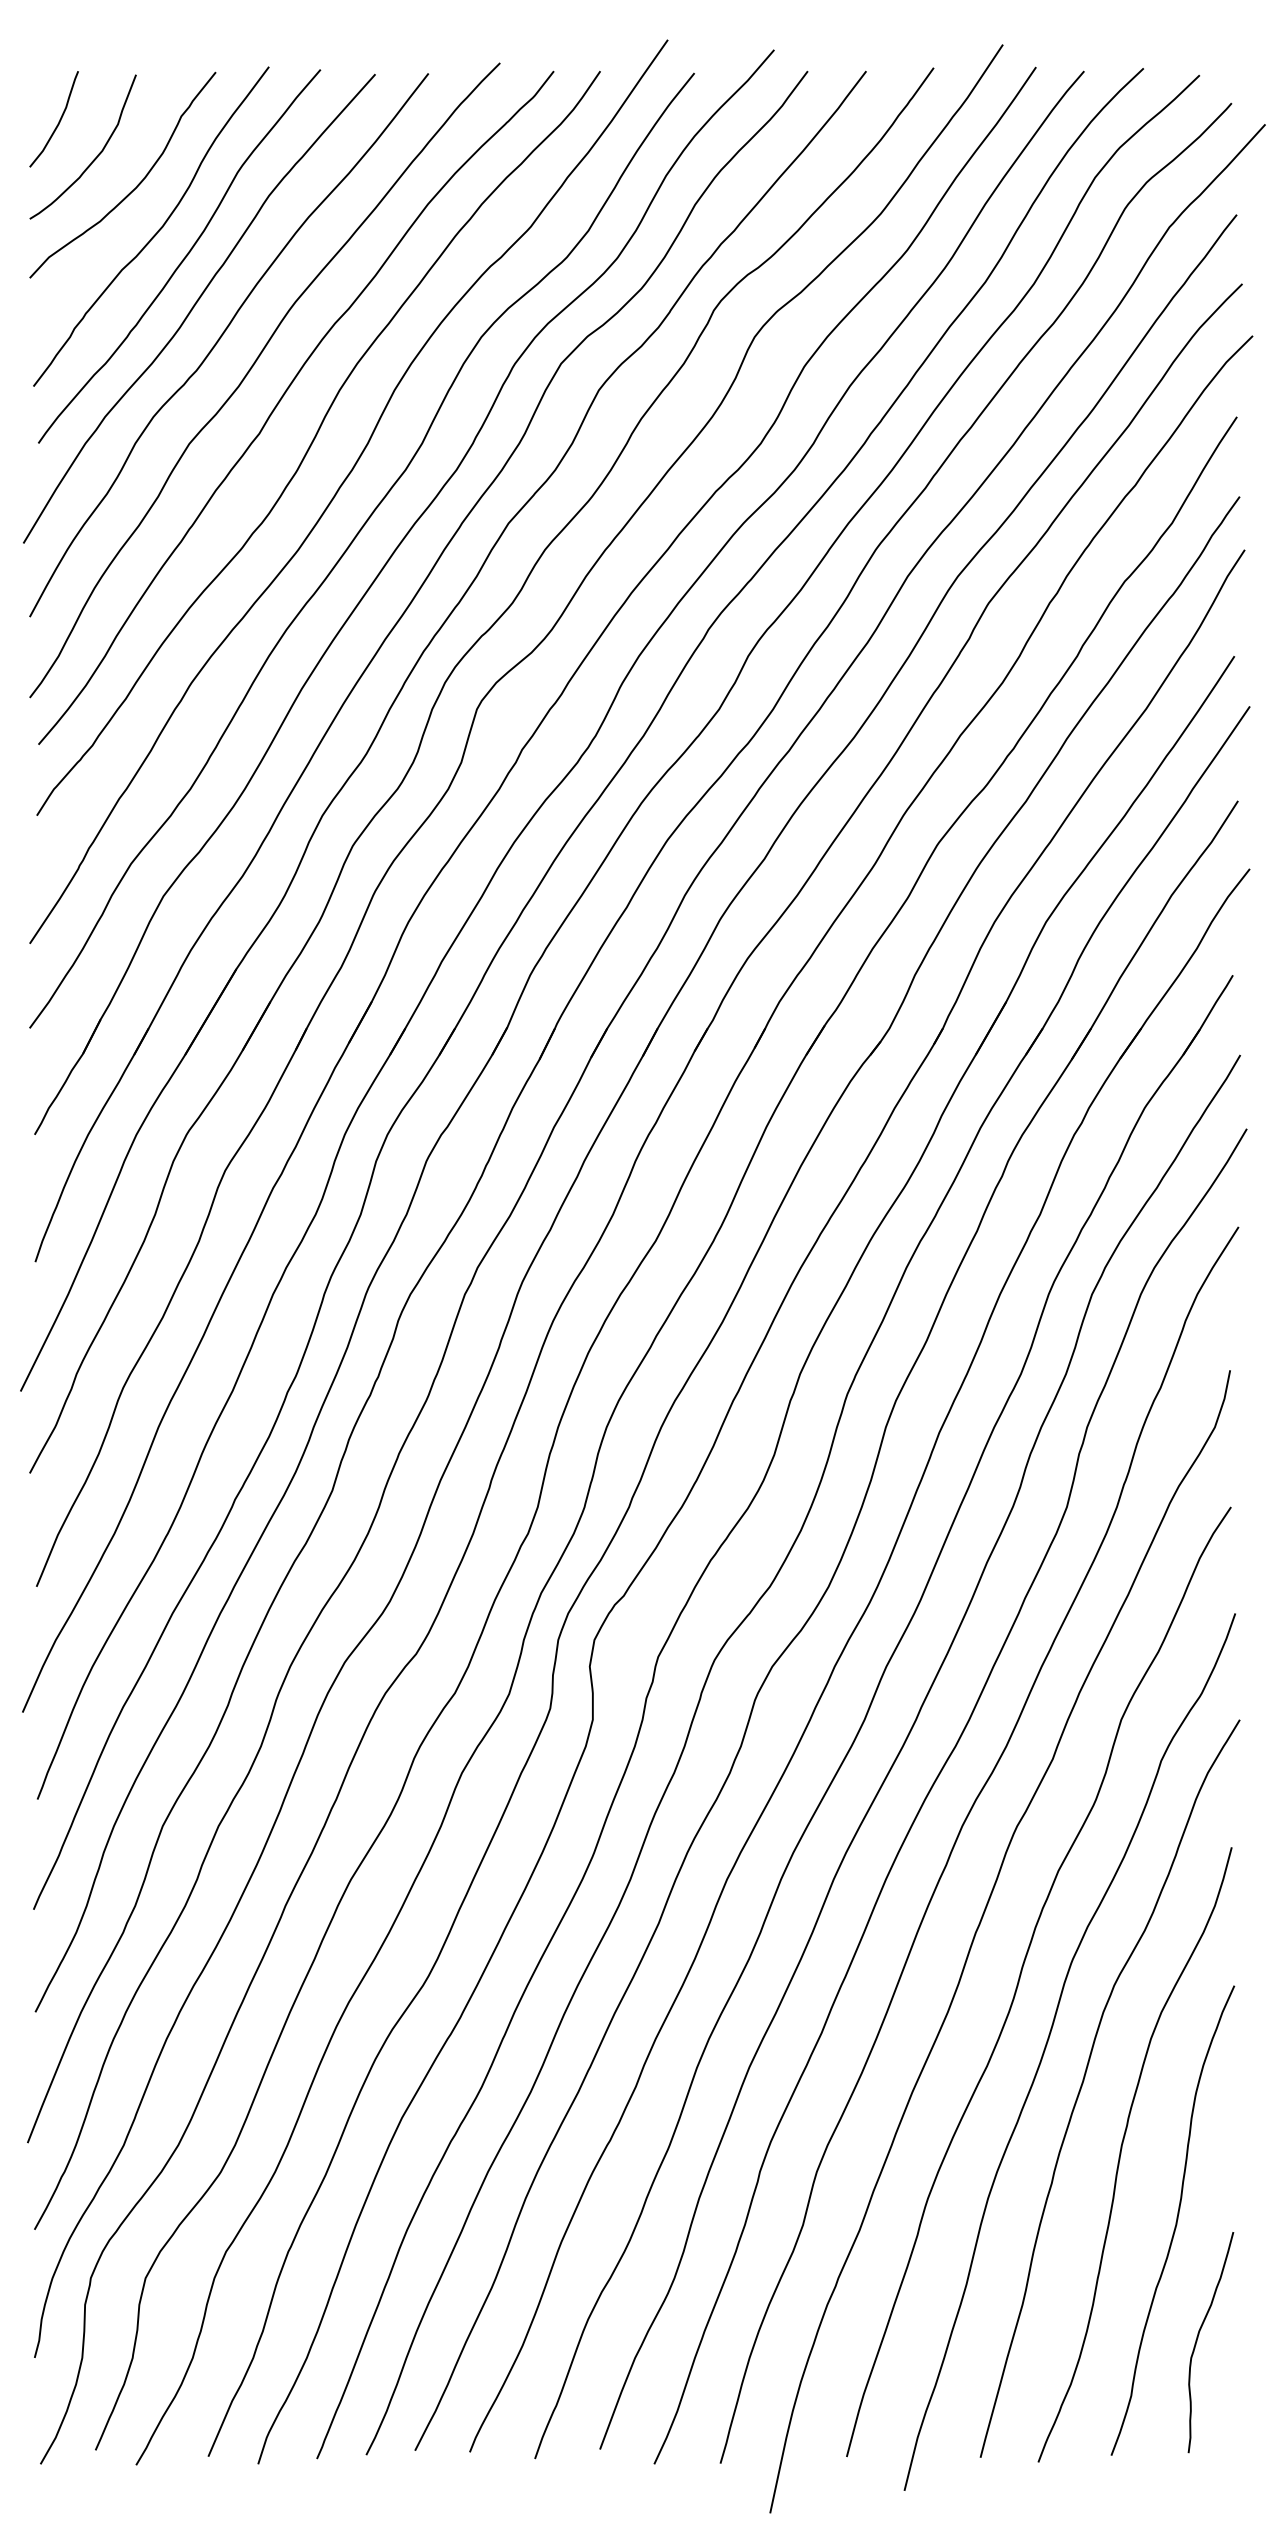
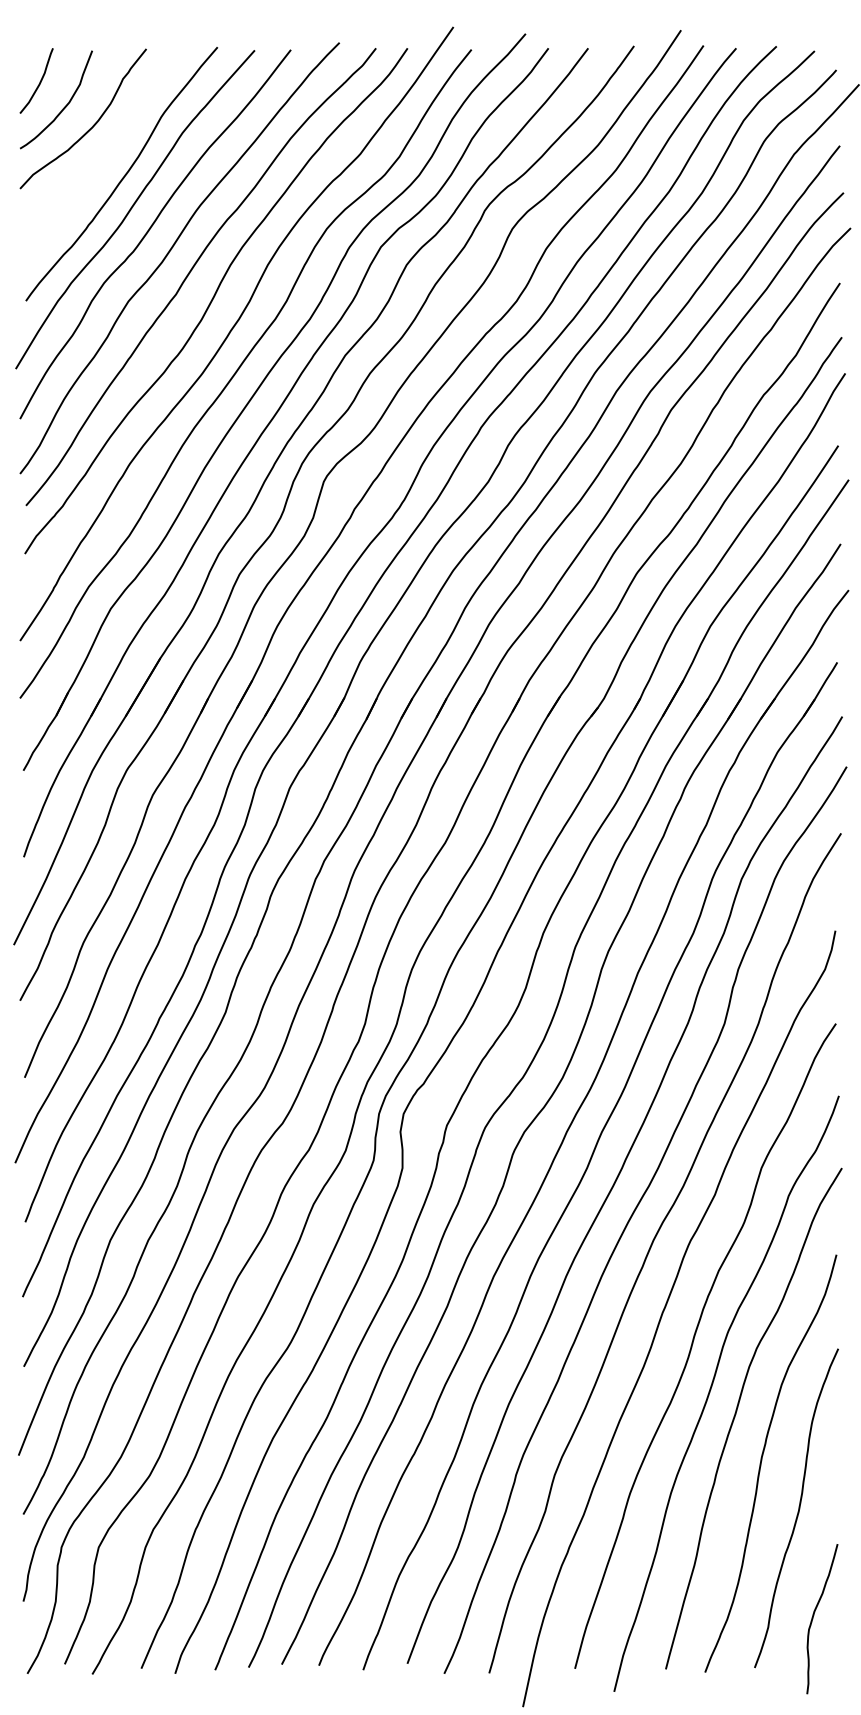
curve: (157, 230) -> (106, 156), removed
curve: (1199, 2337) -> (814, 1615), moved

